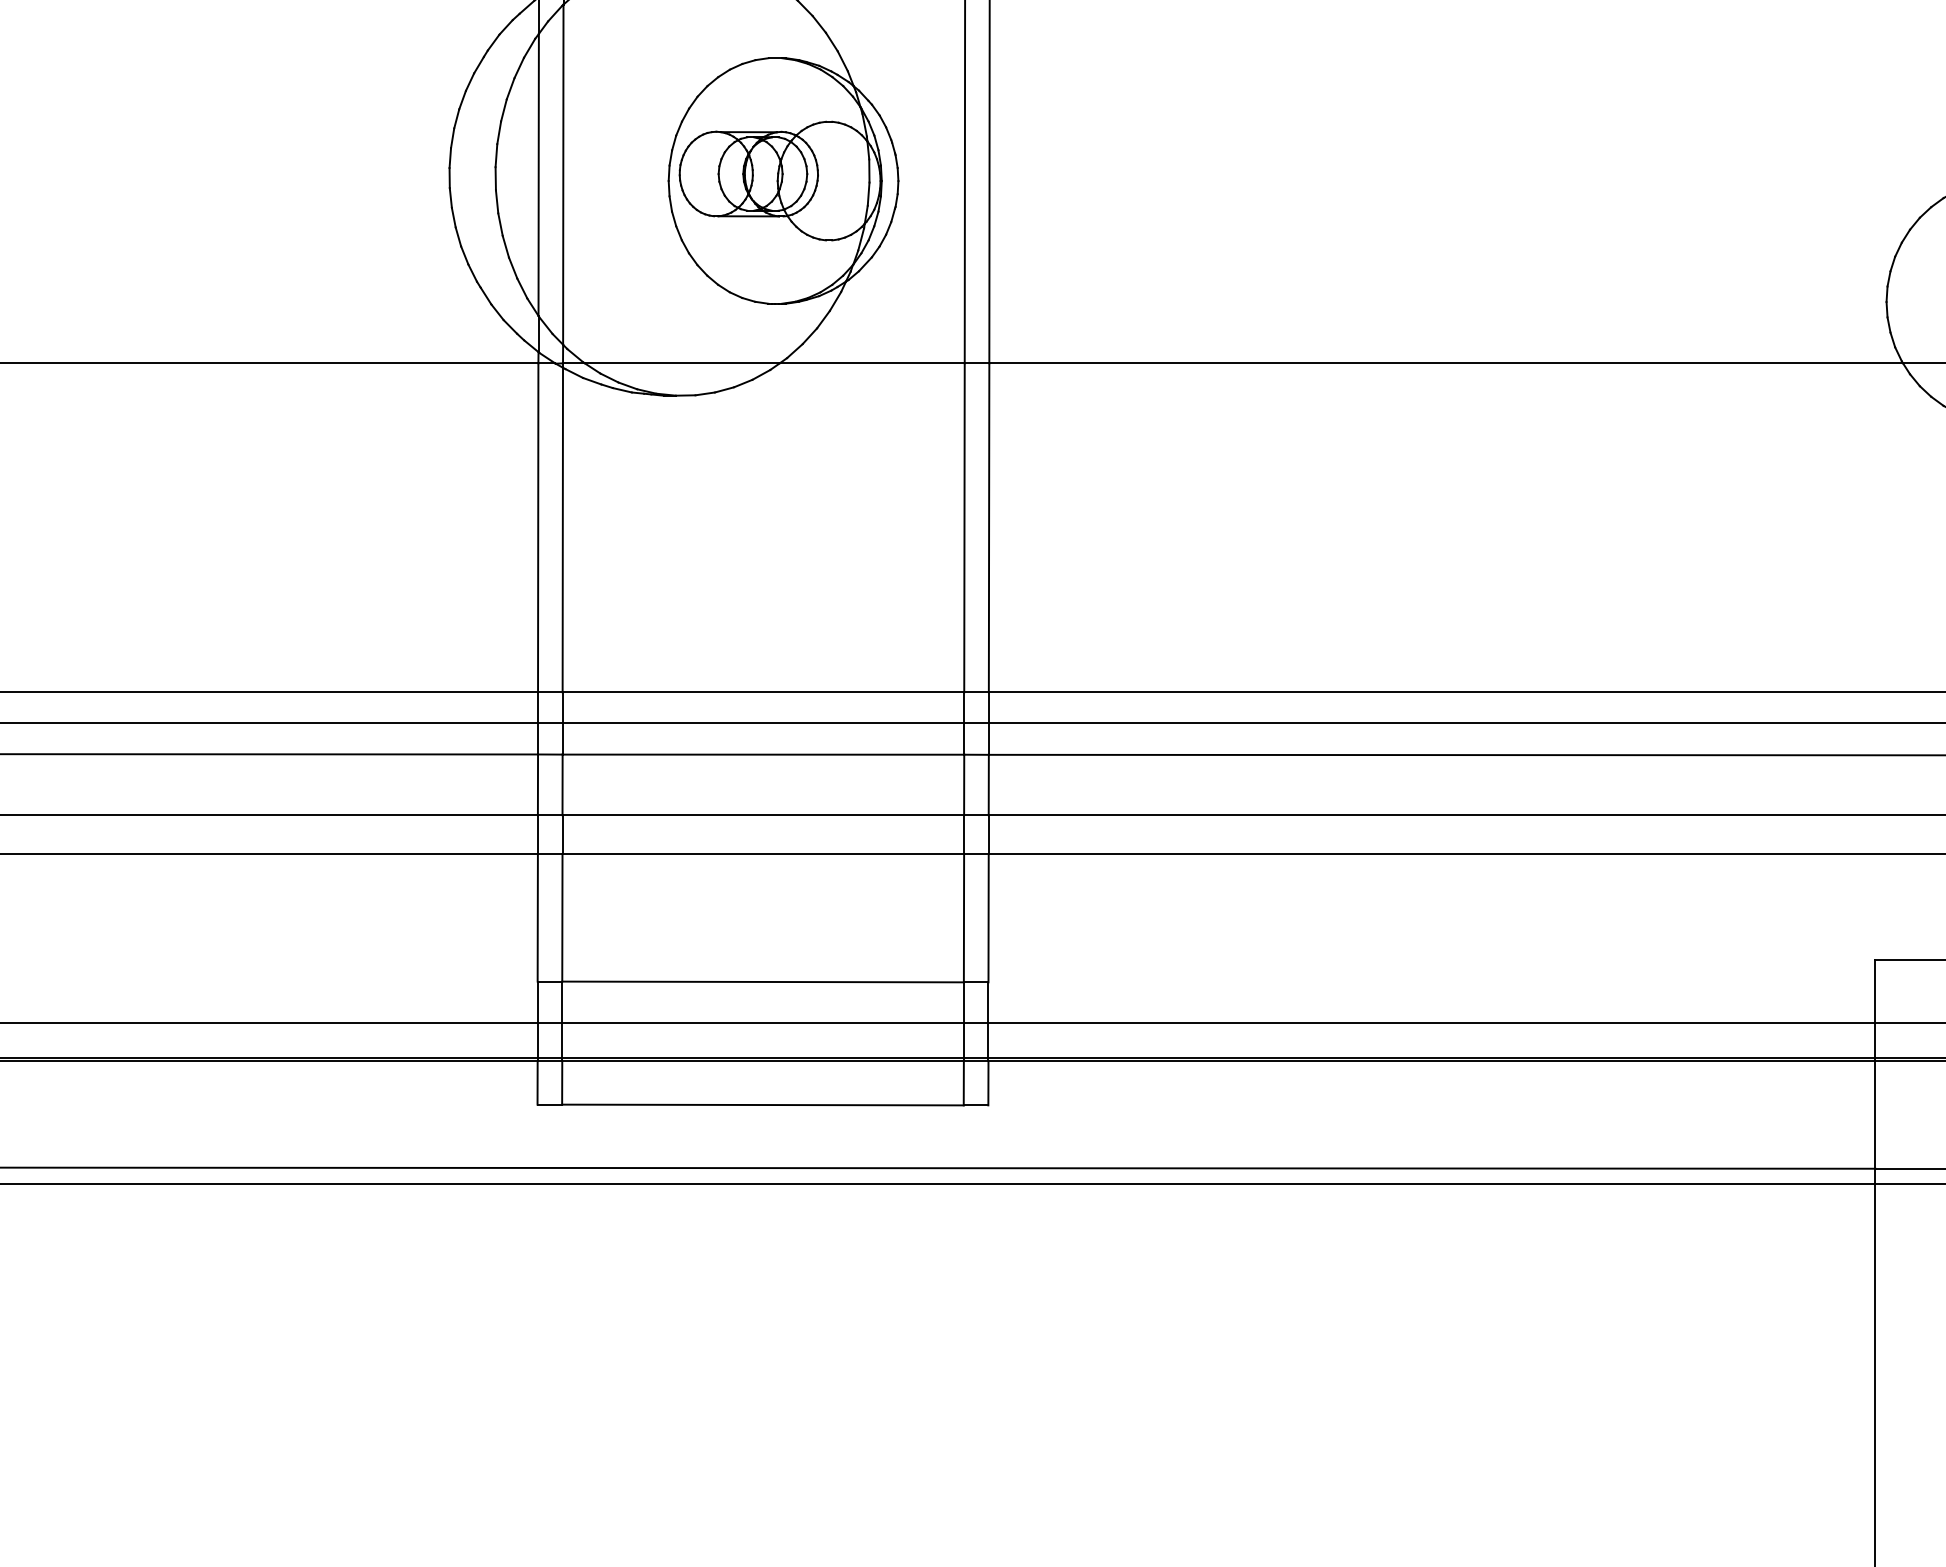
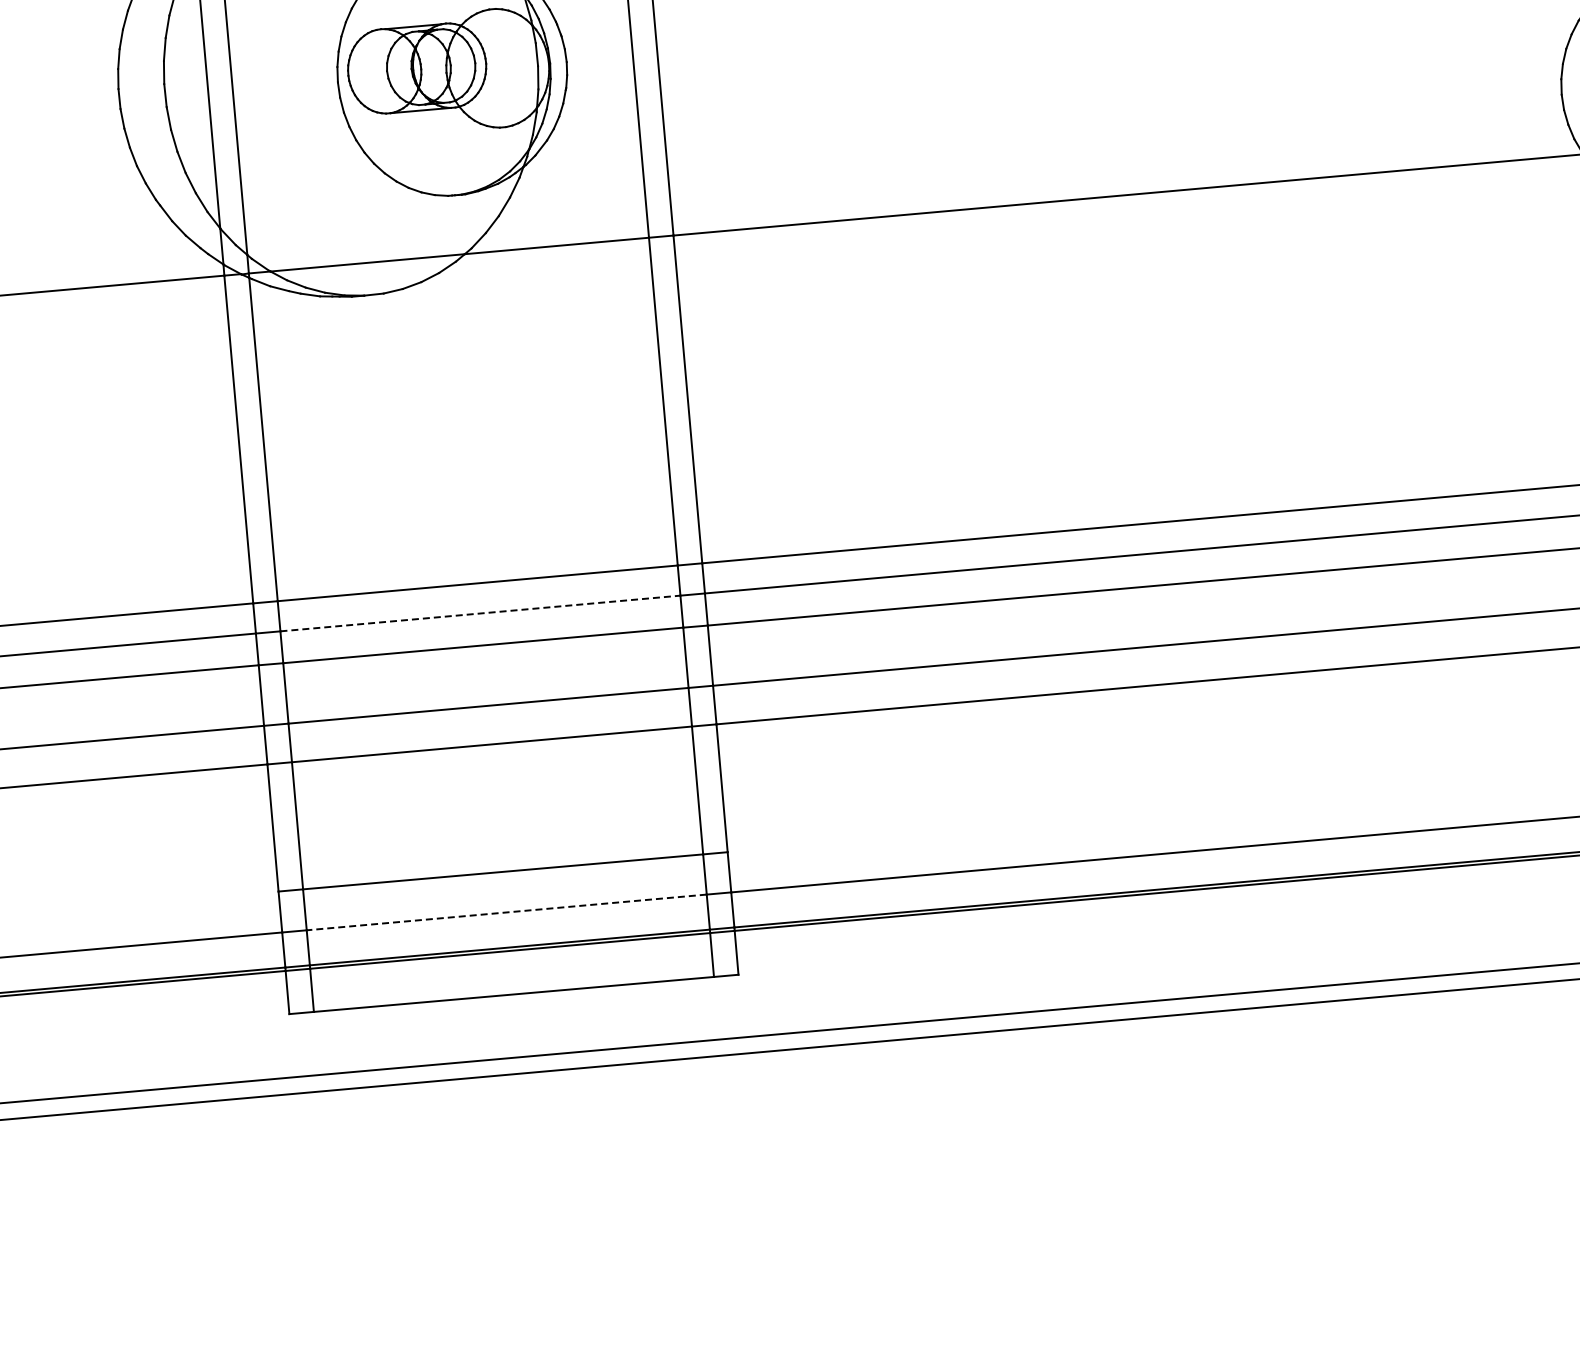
line: (763, 722) -> (480, 613), solid -> dashed
line: (763, 1022) -> (507, 912), solid -> dashed

